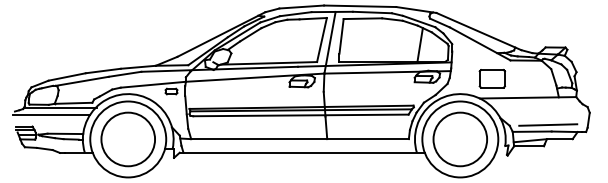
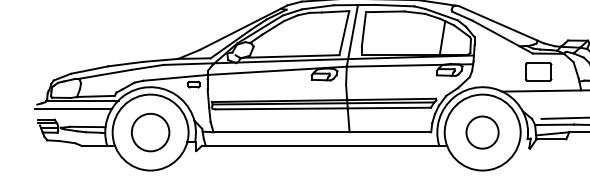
part: (492, 78) -> (538, 71), moved
circle: (128, 139) -> (150, 132), size x0.7
circle: (459, 139) -> (481, 132), size x0.6

